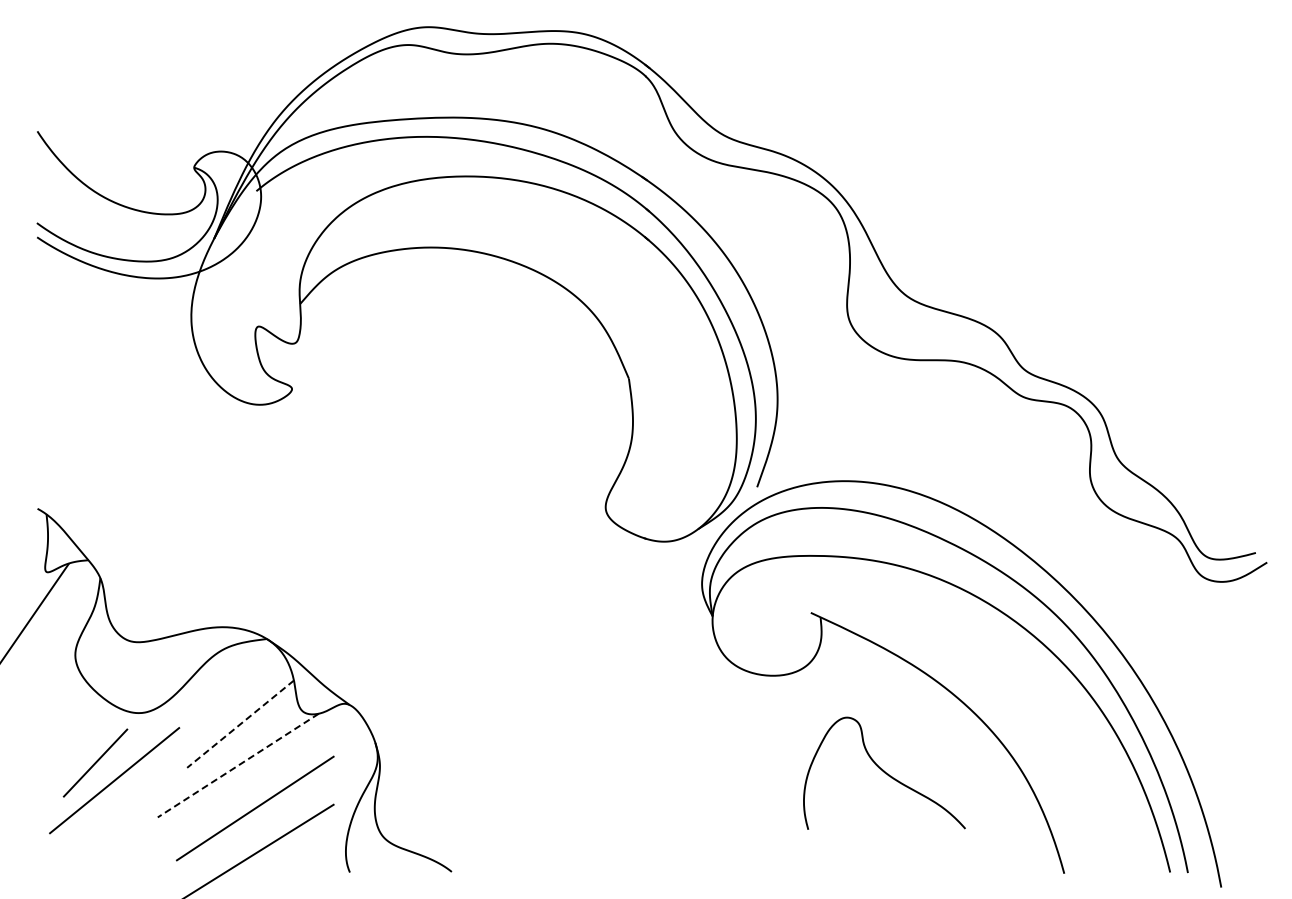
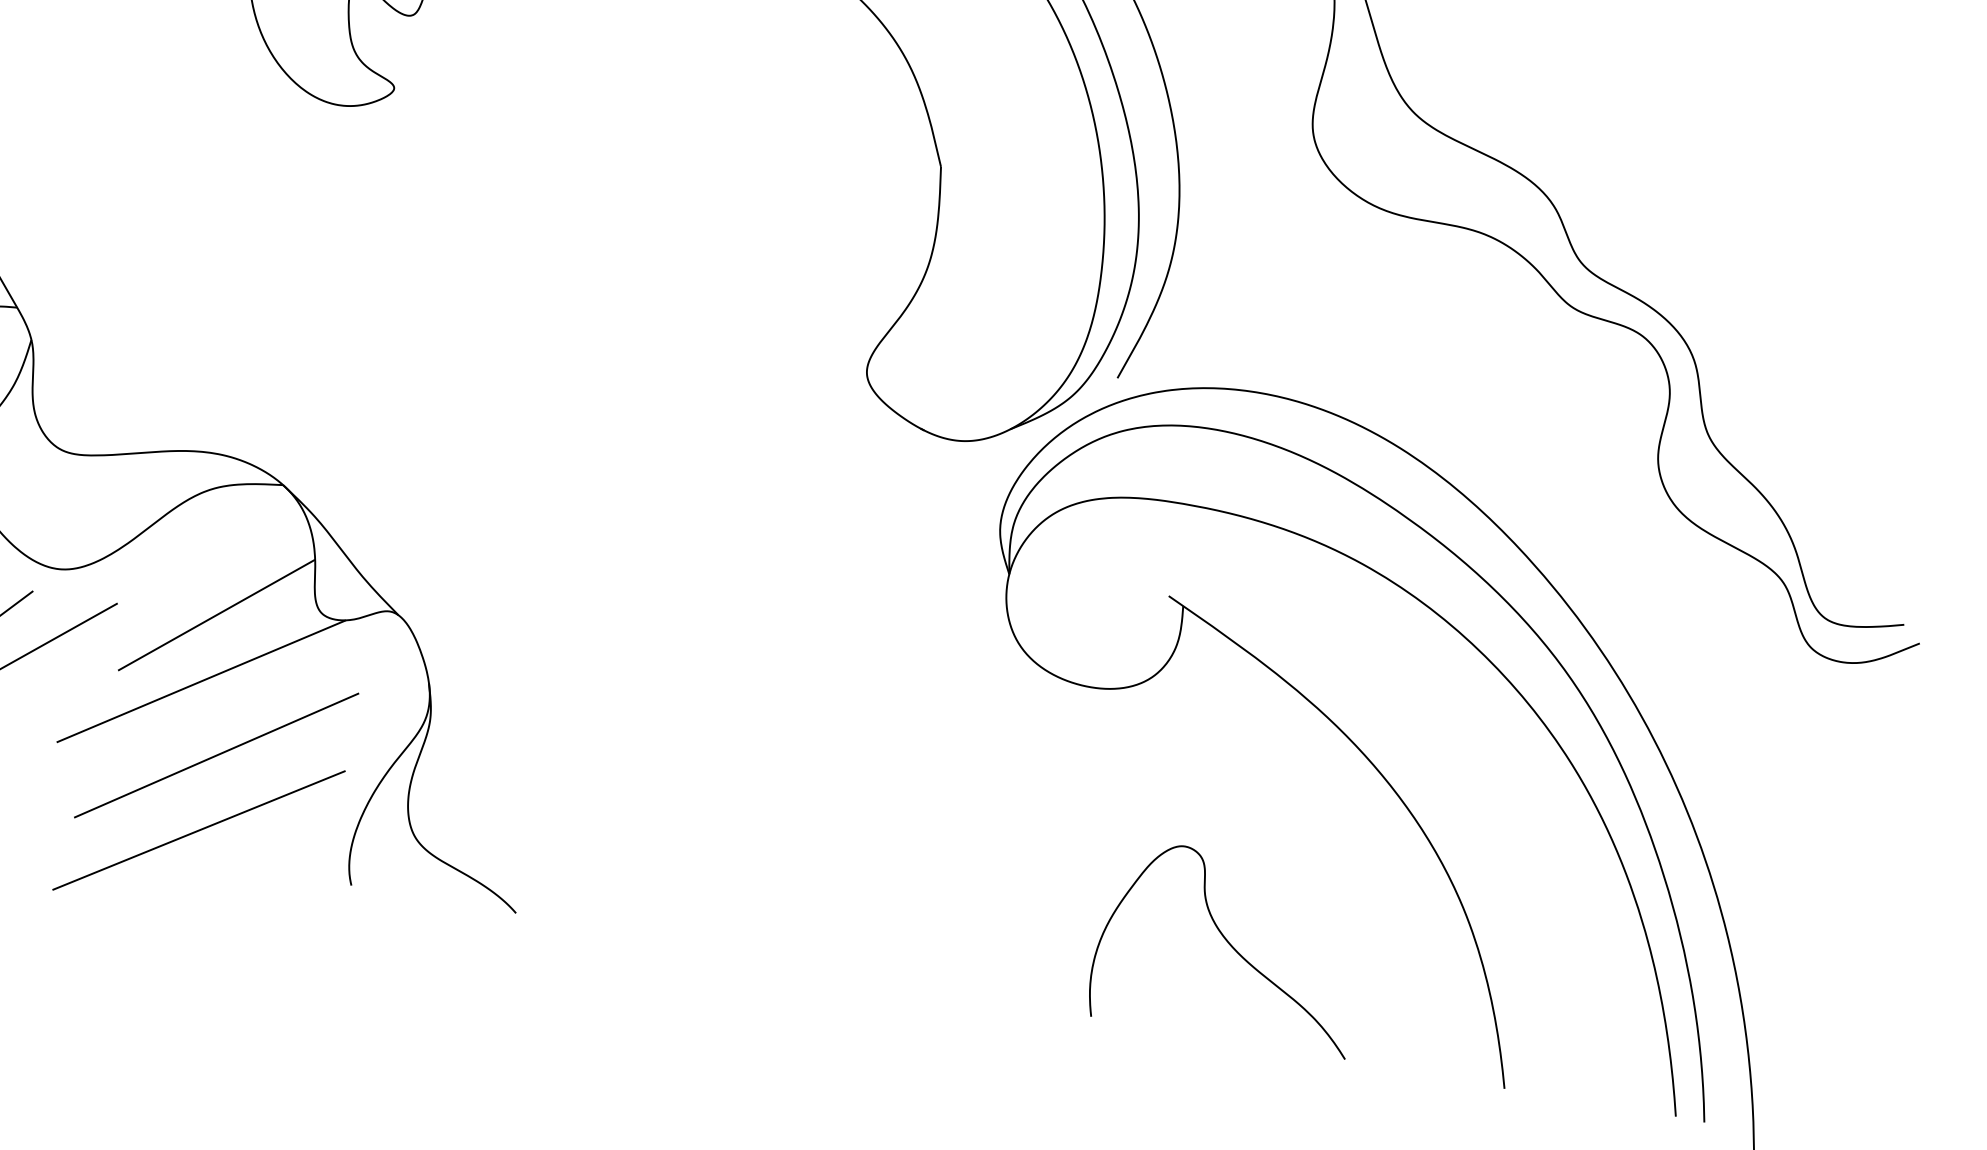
line: (240, 724) -> (216, 615), dashed -> solid
line: (238, 765) -> (201, 681), dashed -> solid
curve: (884, 772) -> (1230, 945), moved

